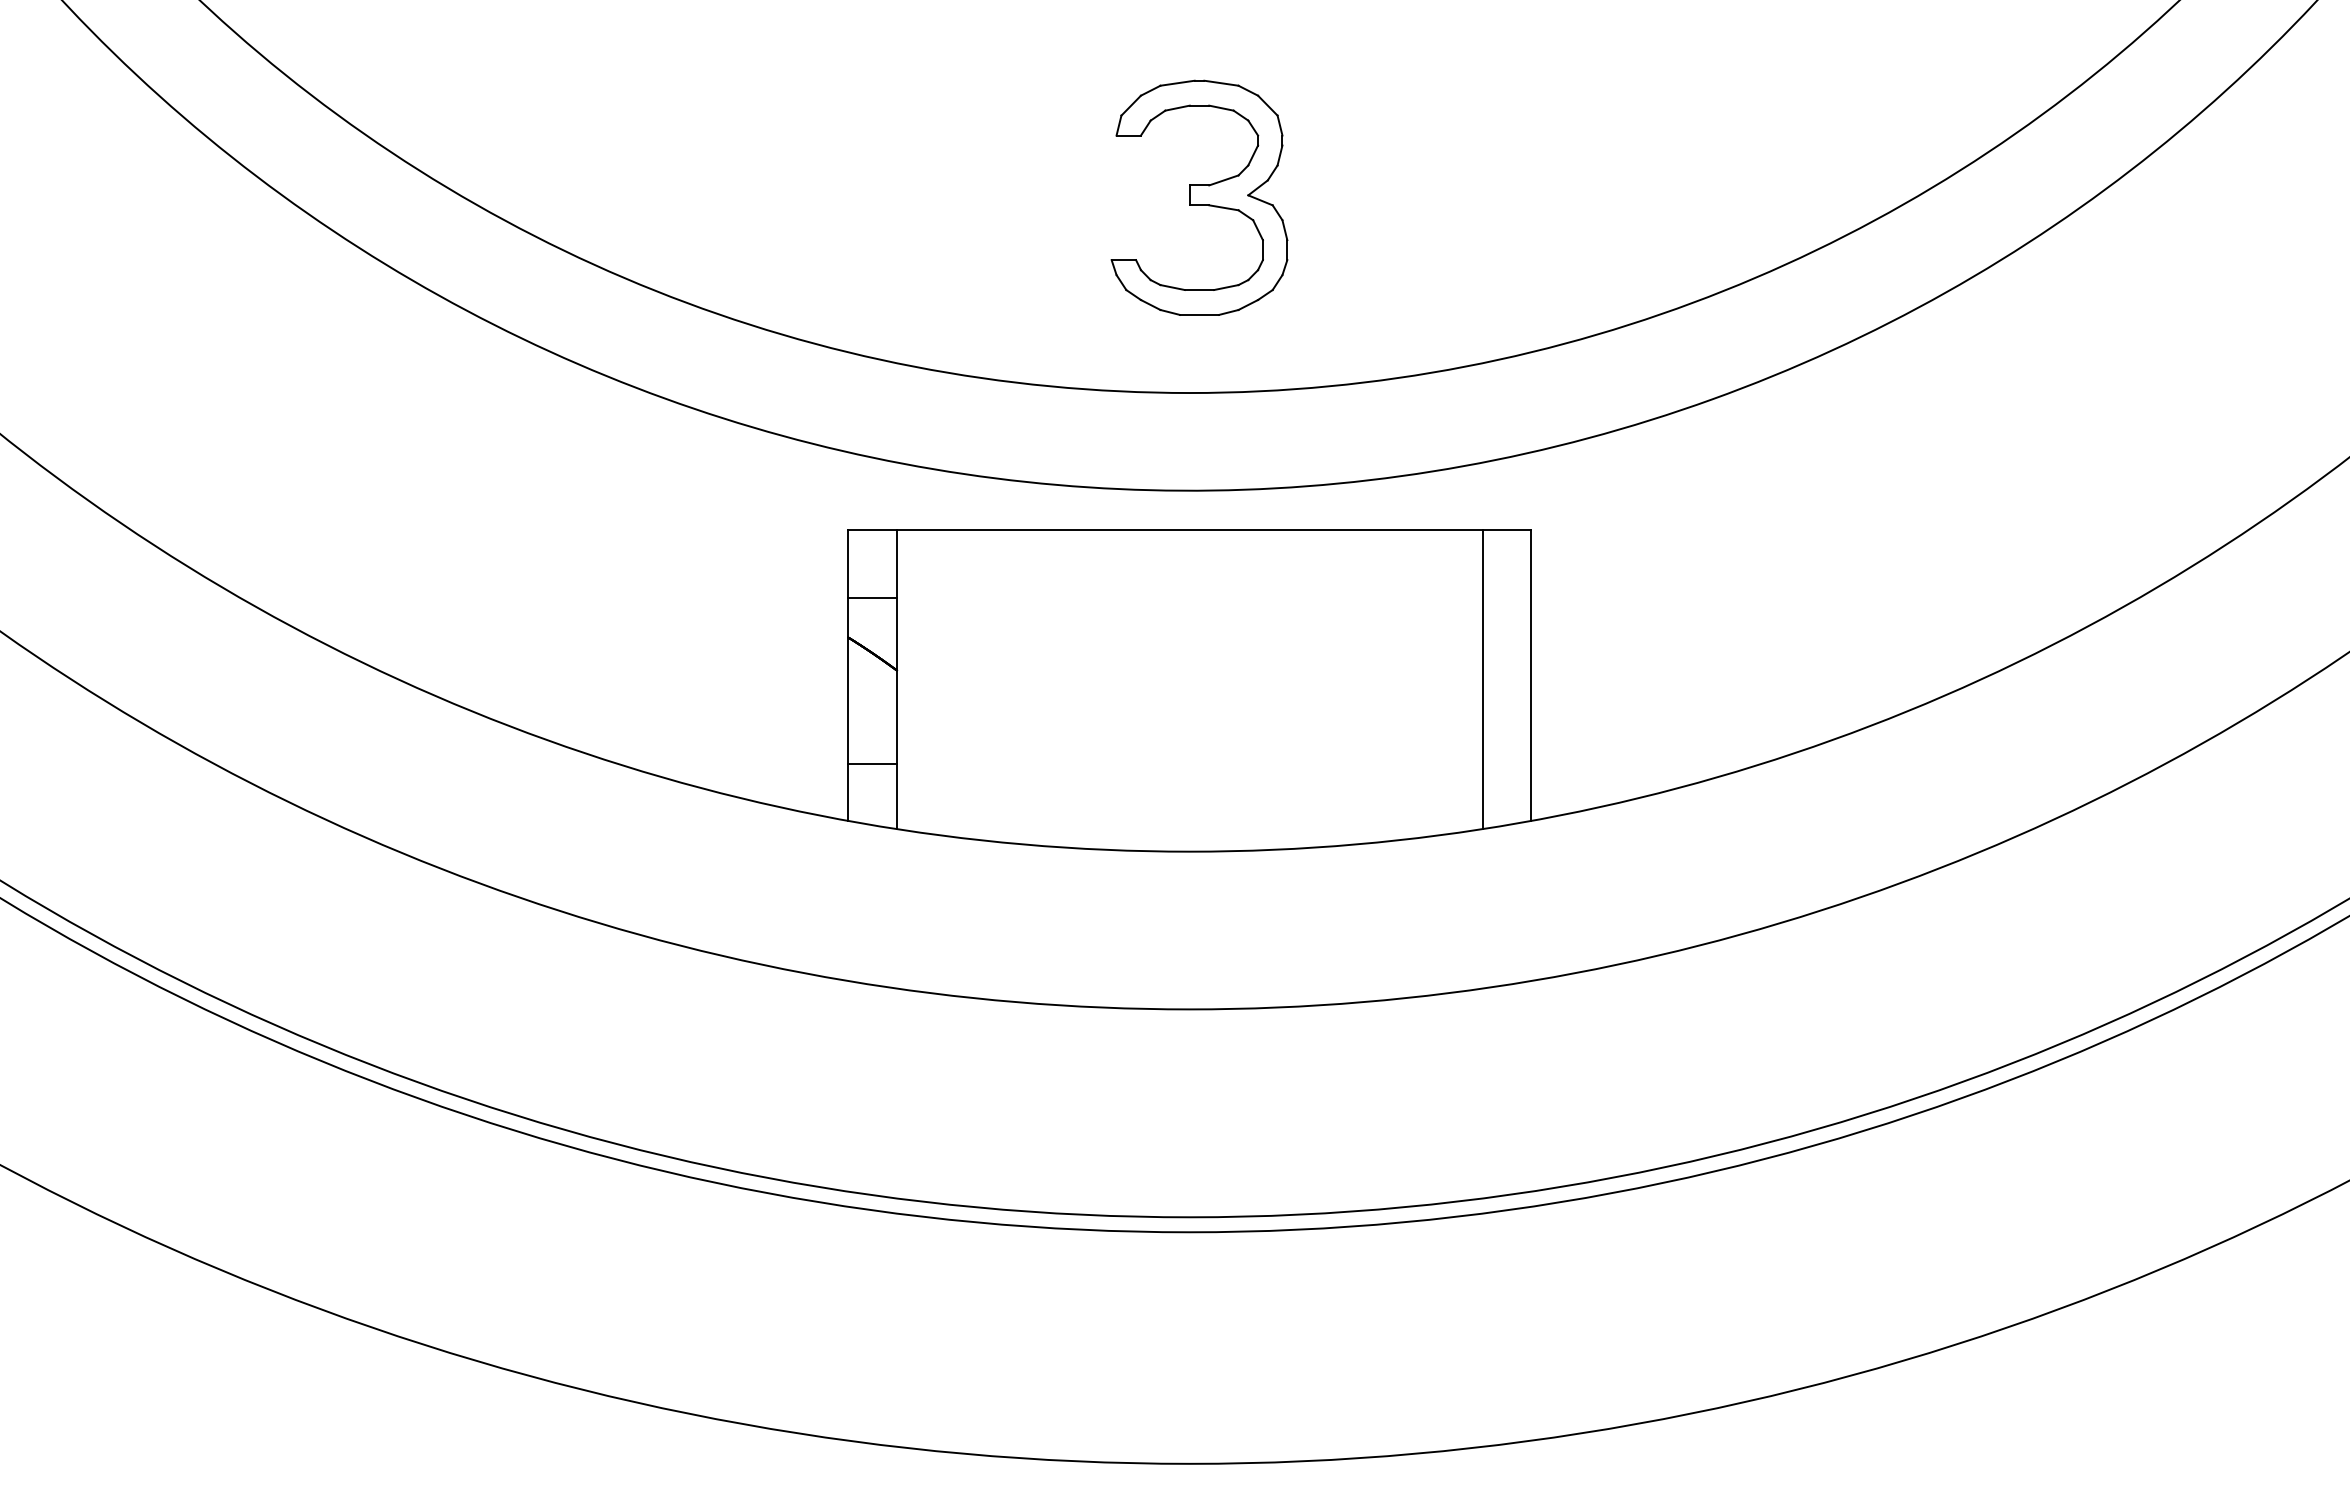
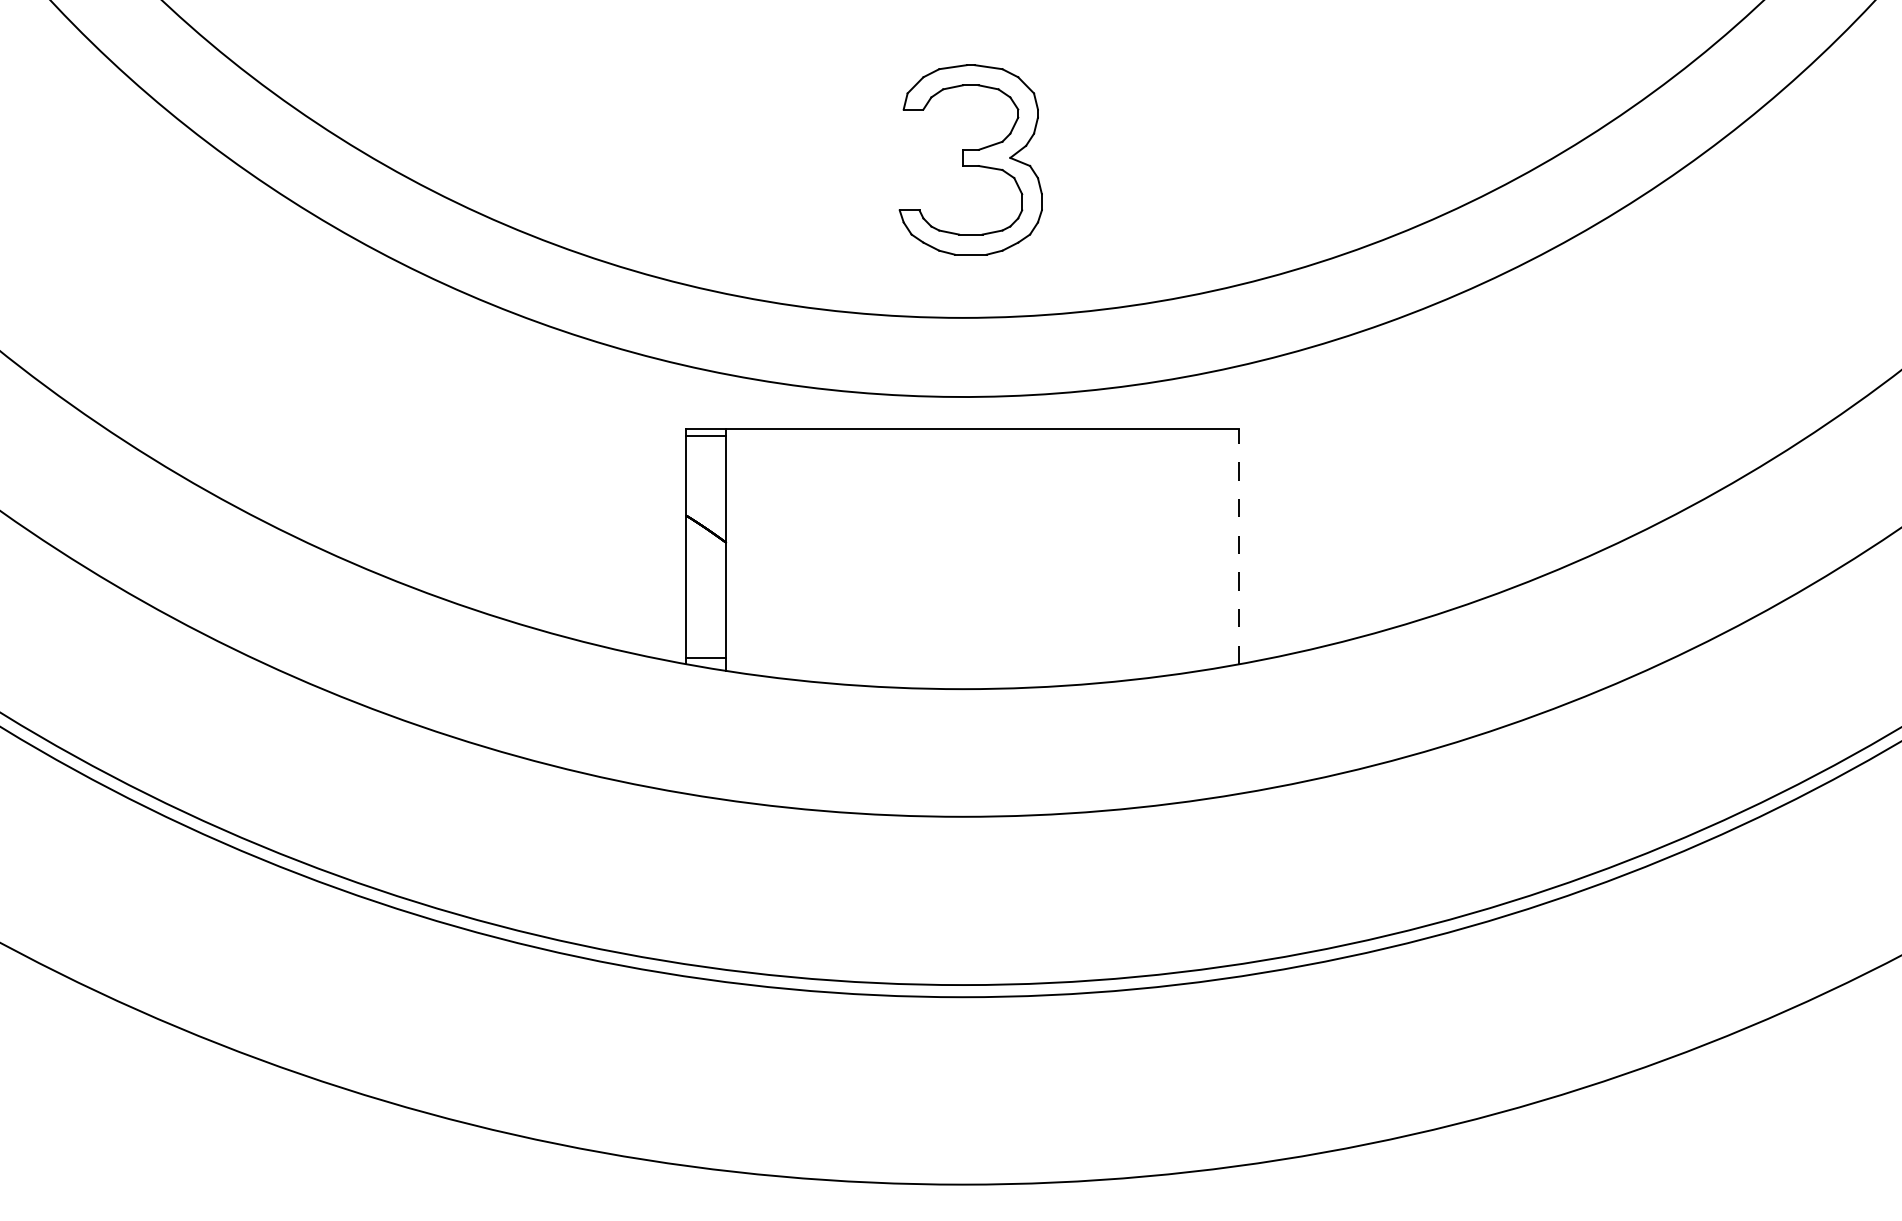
line: (872, 597) -> (706, 435), moved
line: (1531, 675) -> (1239, 546), solid -> dashed
line: (1482, 678) -> (1199, 548), removed
line: (872, 763) -> (706, 657), moved

